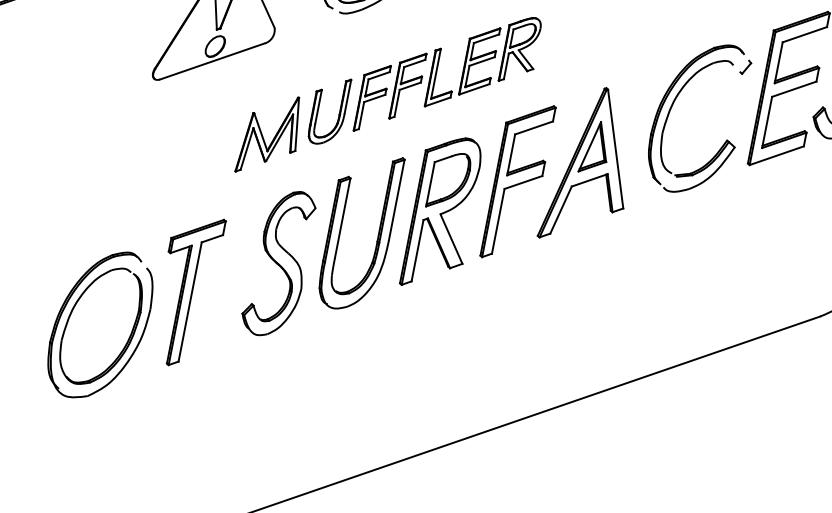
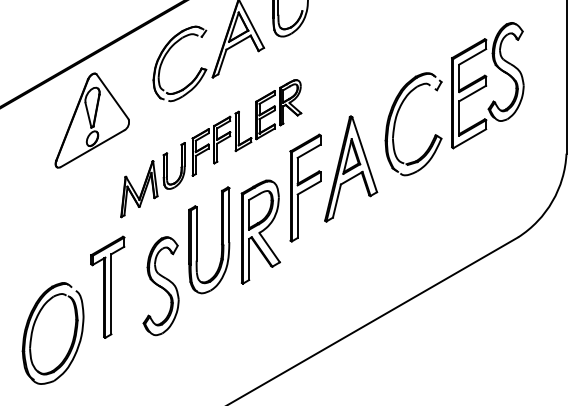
part: (442, 212) -> (260, 231), moved
part: (278, 263) -> (160, 286), moved
part: (186, 289) -> (107, 286), moved

